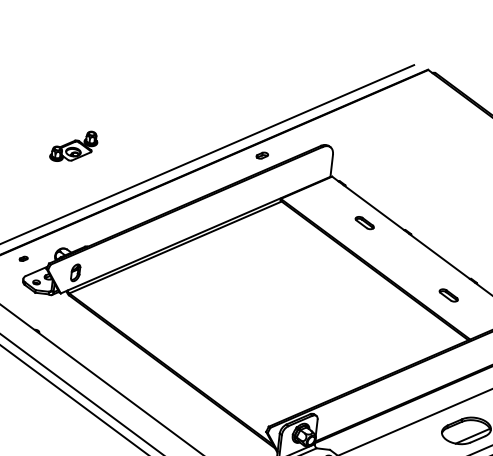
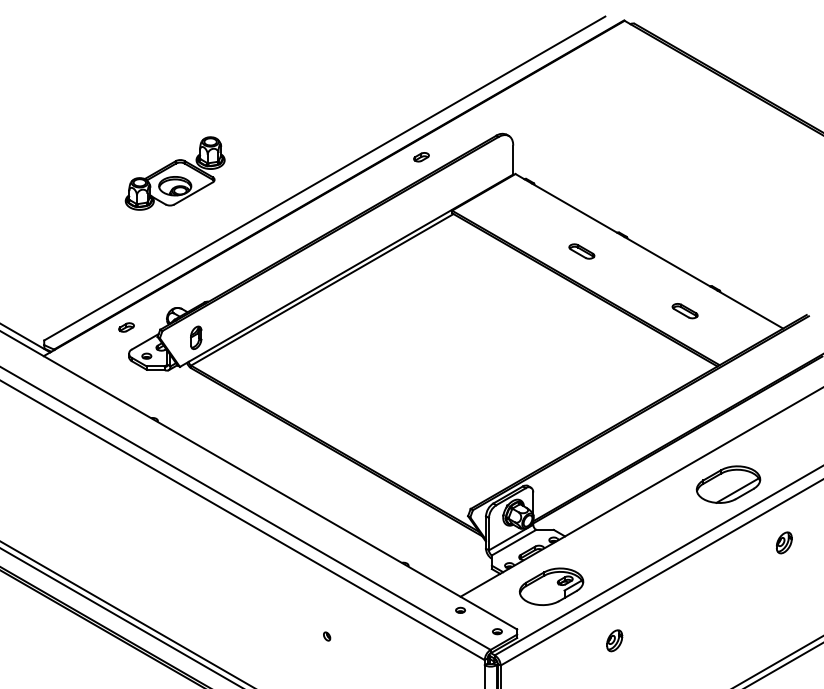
part: (73, 146) -> (174, 173), size x1.67
part: (364, 222) -> (581, 251), moved
part: (23, 258) -> (126, 327), size x1.43

